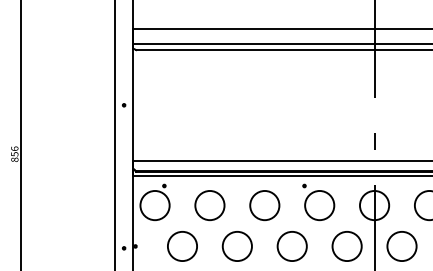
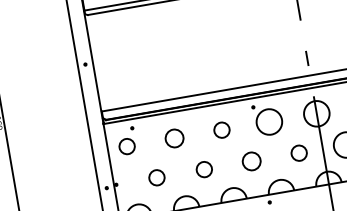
circle: (154, 205) -> (126, 146), size x0.6
circle: (209, 205) -> (174, 138), size x0.7
circle: (264, 205) -> (221, 130), size x0.6
circle: (182, 246) -> (156, 177), size x0.6
circle: (236, 246) -> (203, 169), size x0.6
circle: (291, 246) -> (251, 161), size x0.7
circle: (346, 246) -> (298, 153), size x0.6

